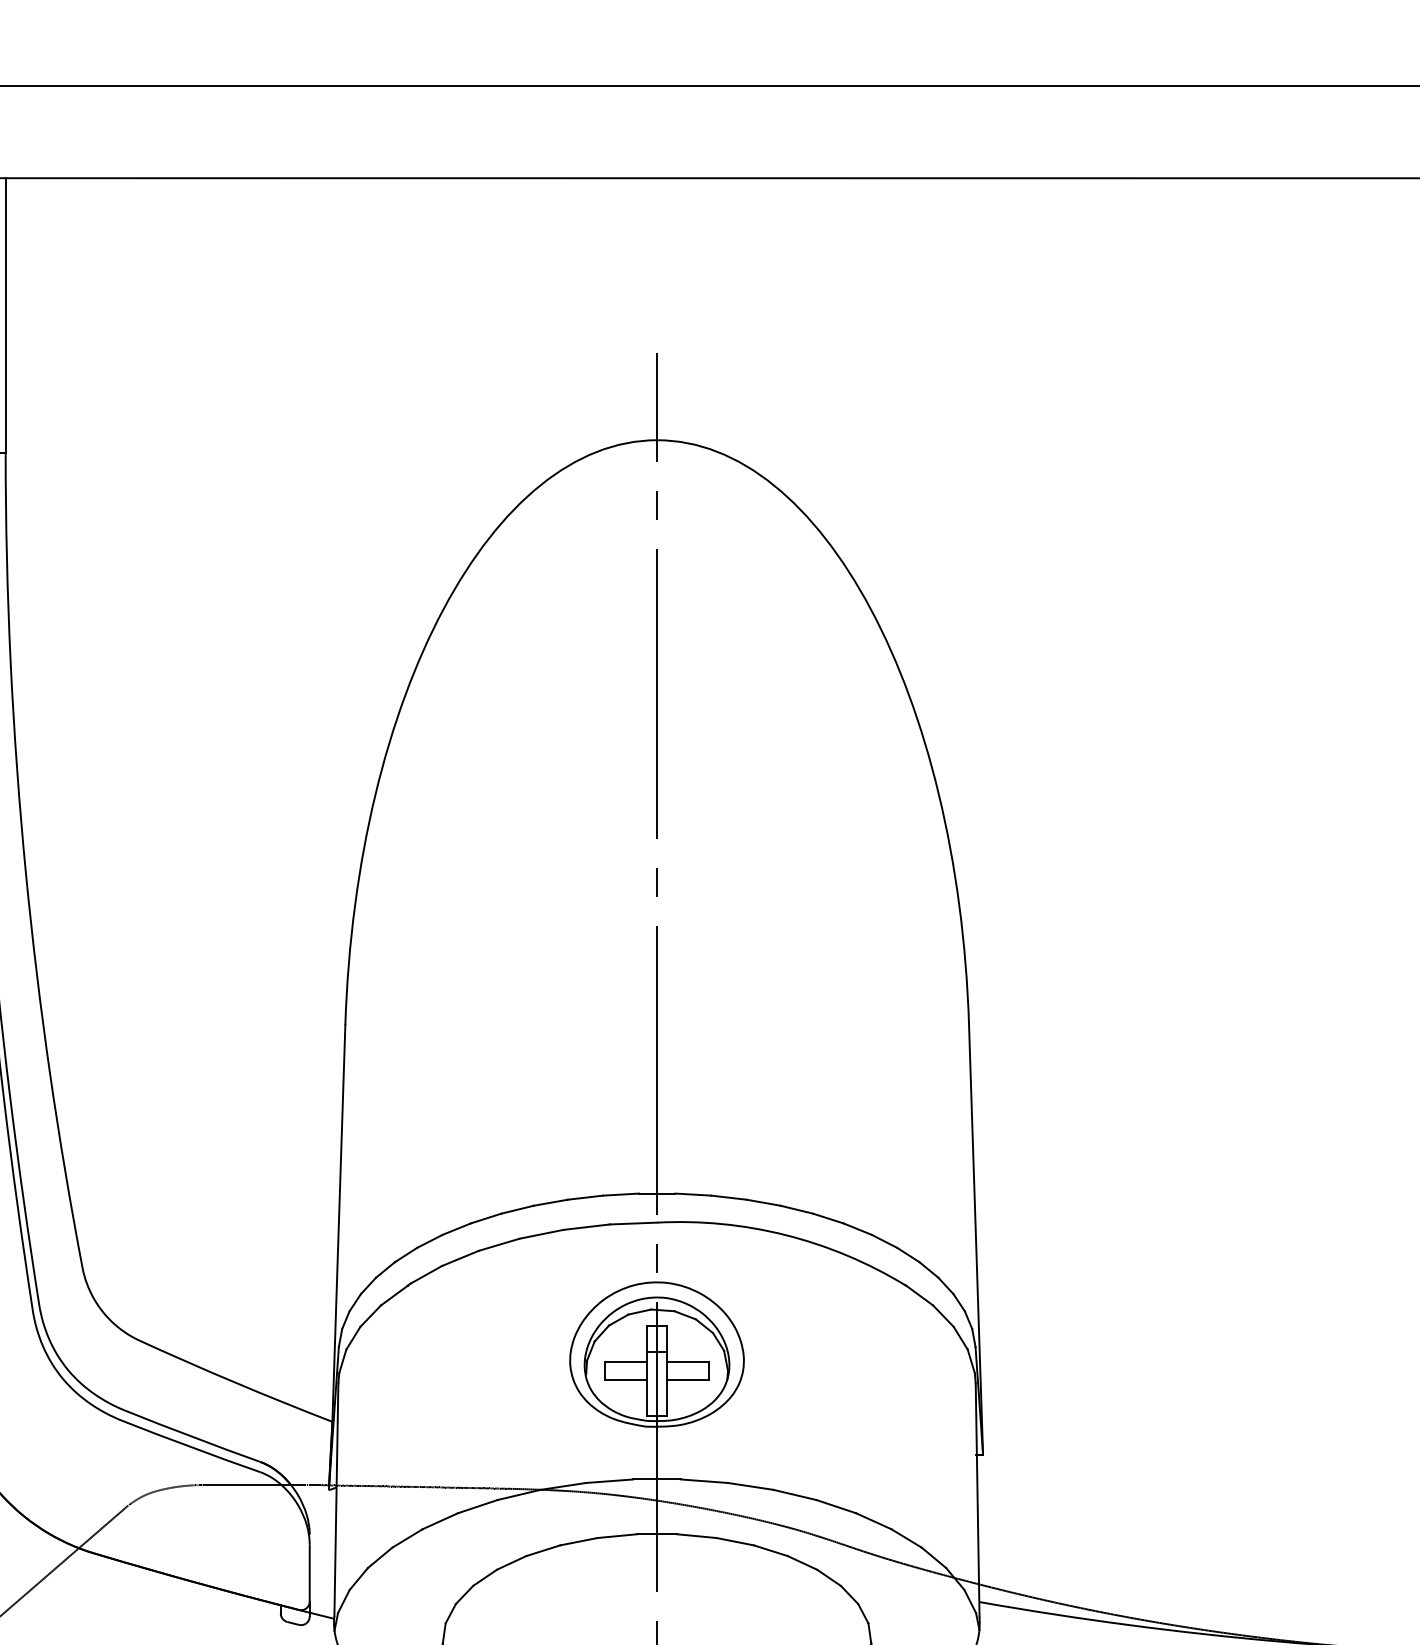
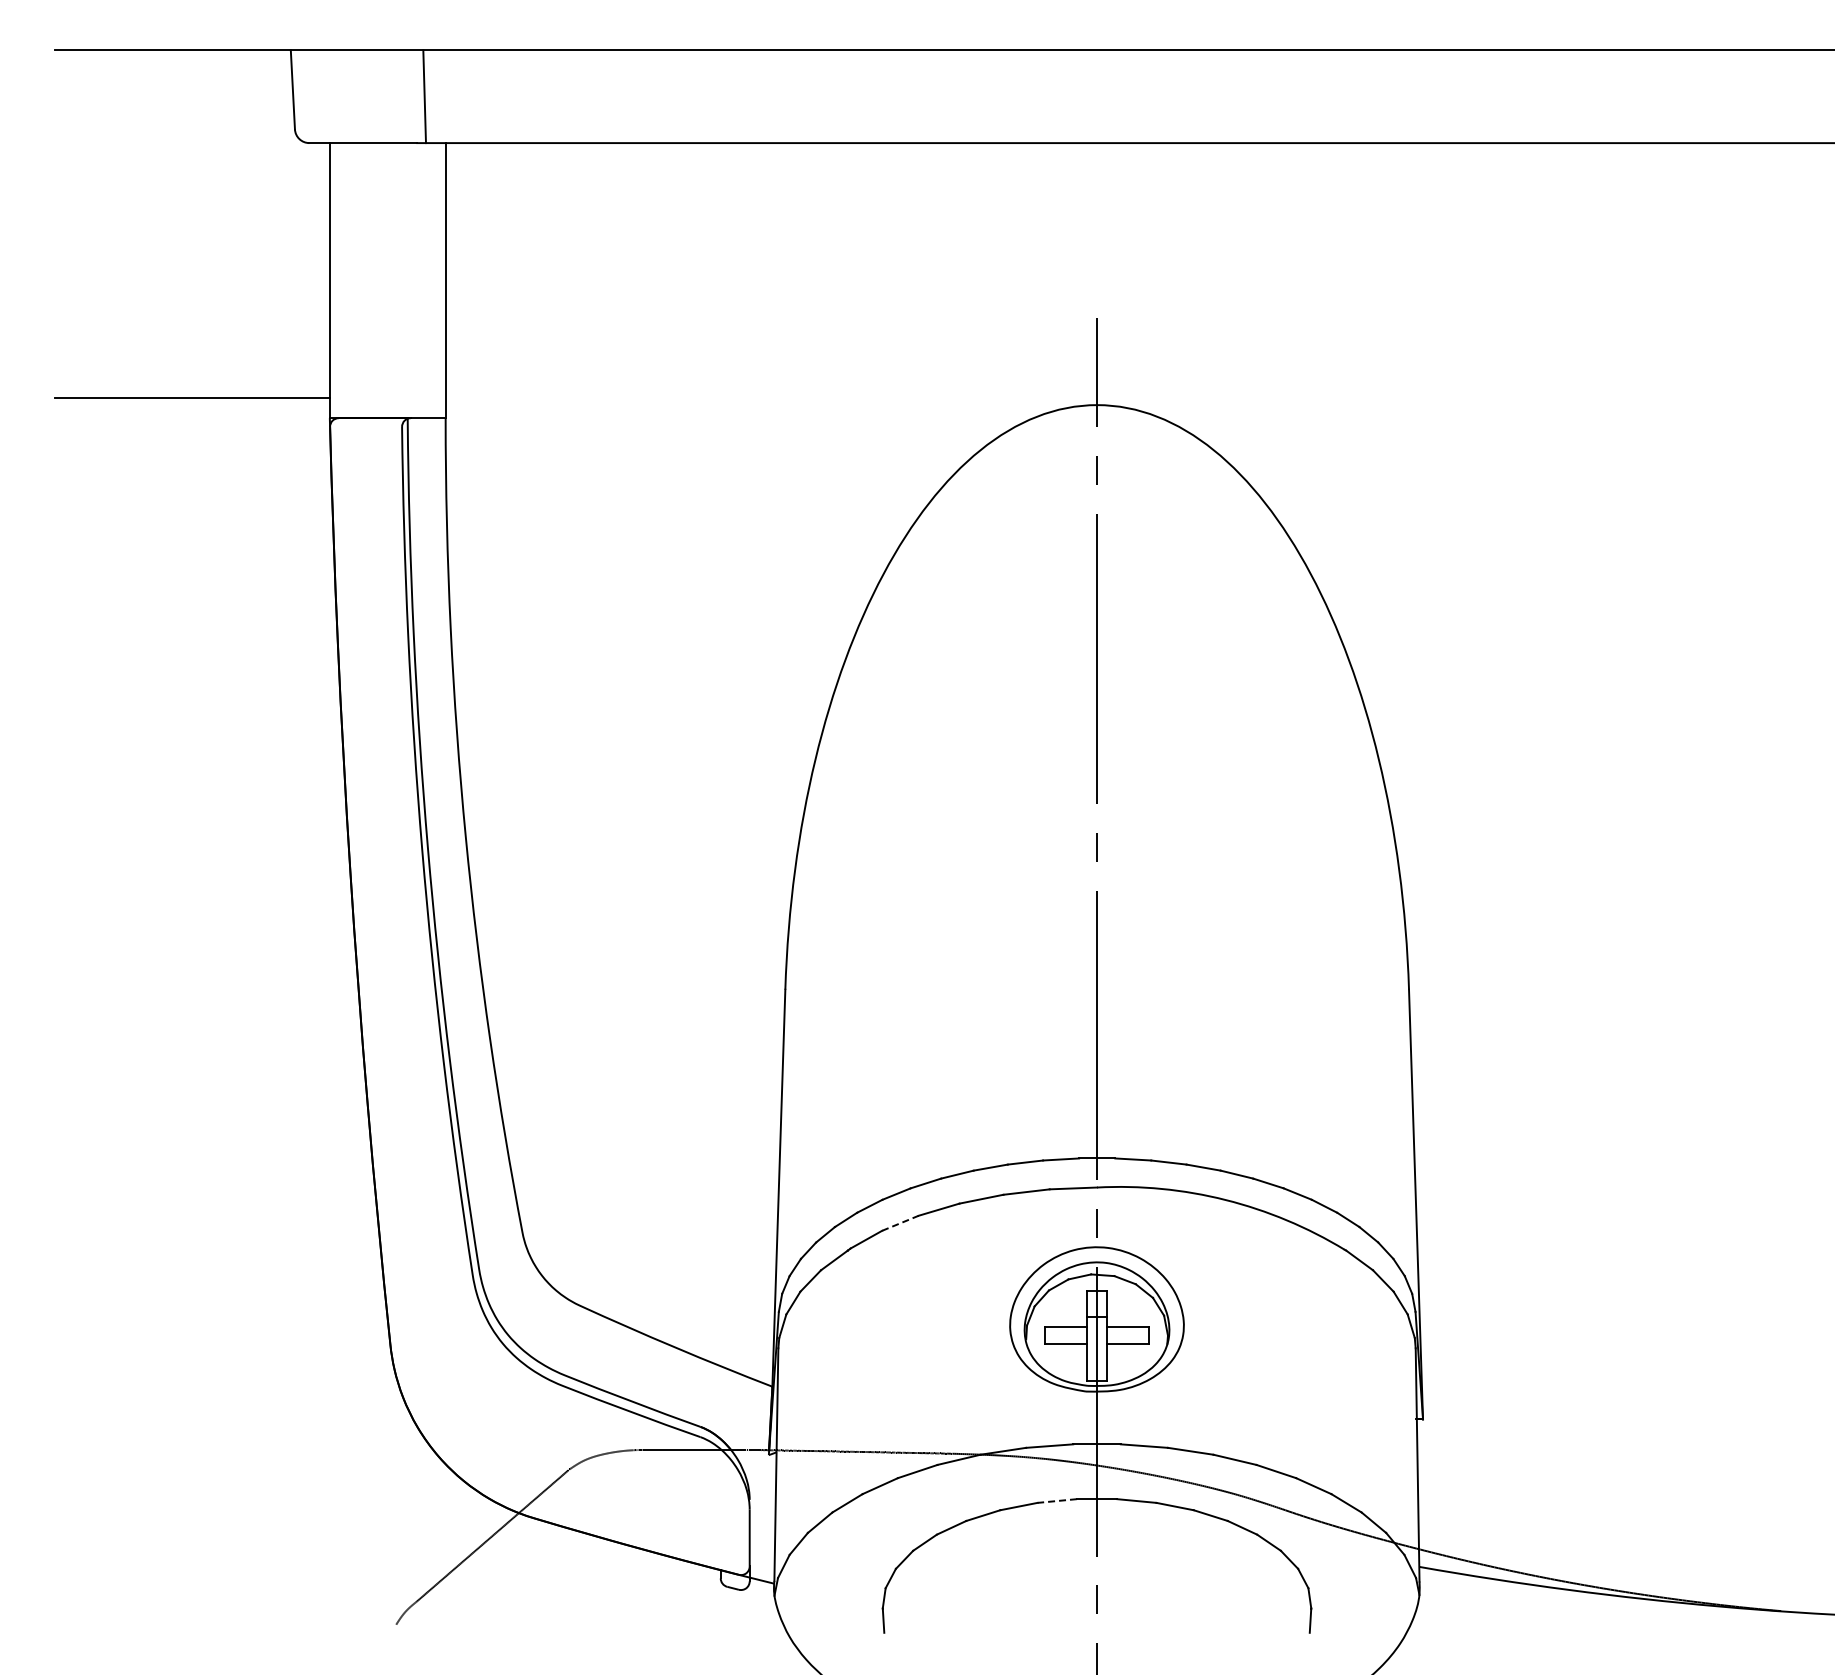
line: (460, 1258) -> (900, 1223), solid -> dashed
line: (617, 1536) -> (1057, 1501), solid -> dashed

